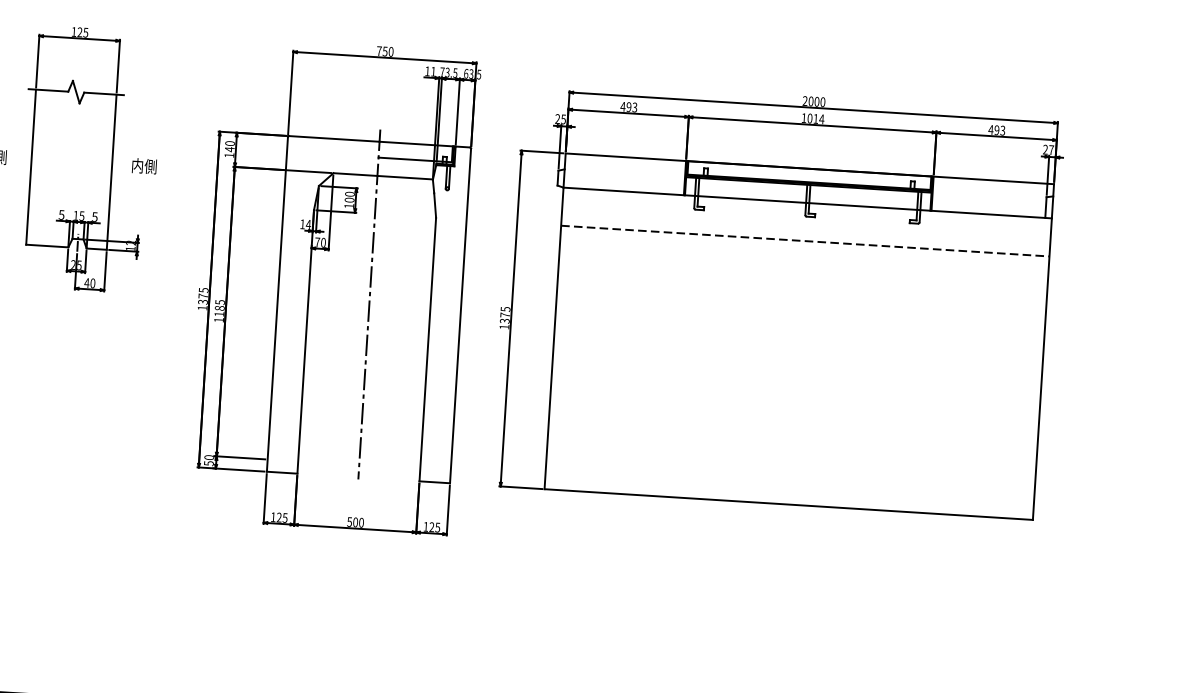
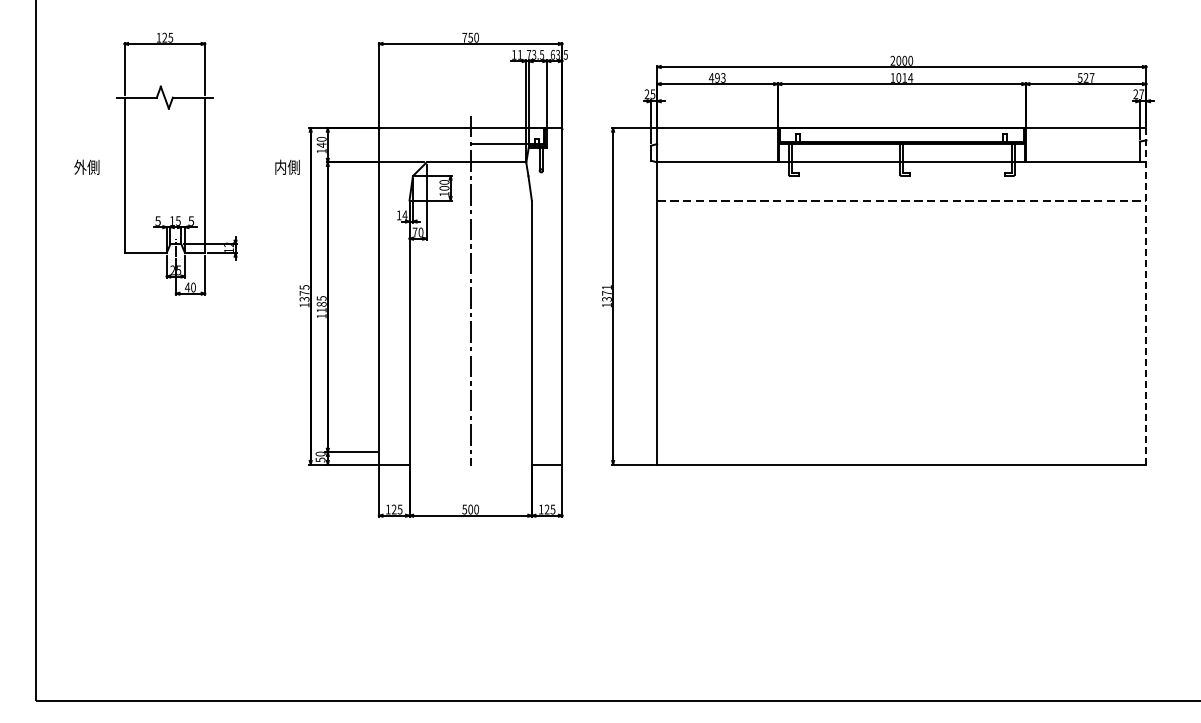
text: (996, 129) -> (1085, 77), 493 -> 527
text: (144, 165) -> (287, 166), moved
text: (505, 309) -> (606, 287), 1375 -> 1371
line: (1043, 352) -> (1146, 296), solid -> dashed

